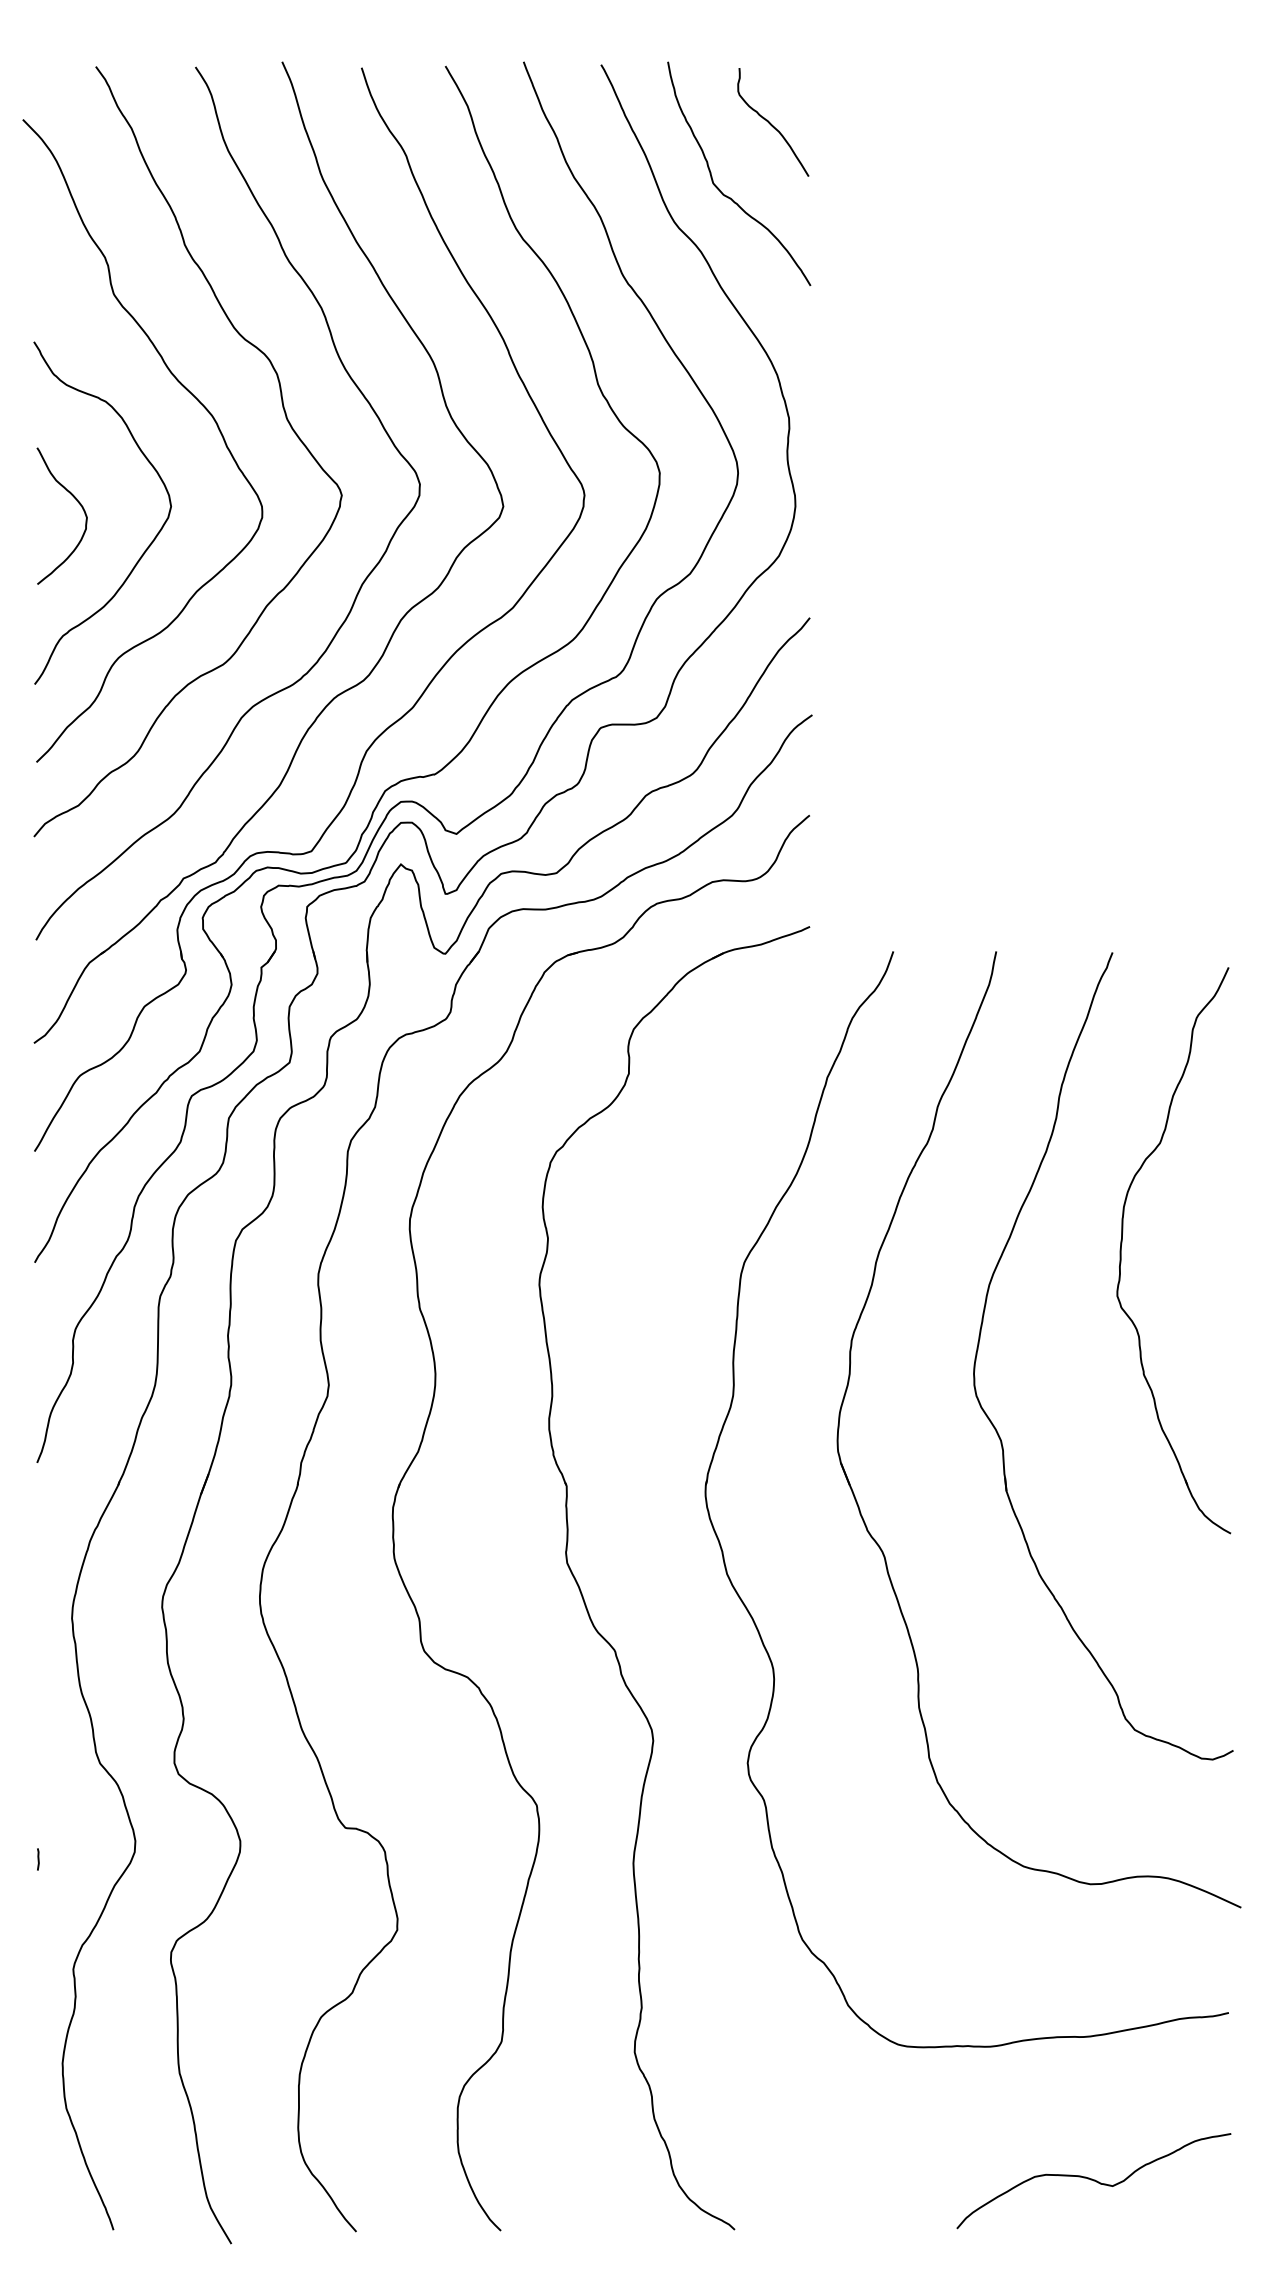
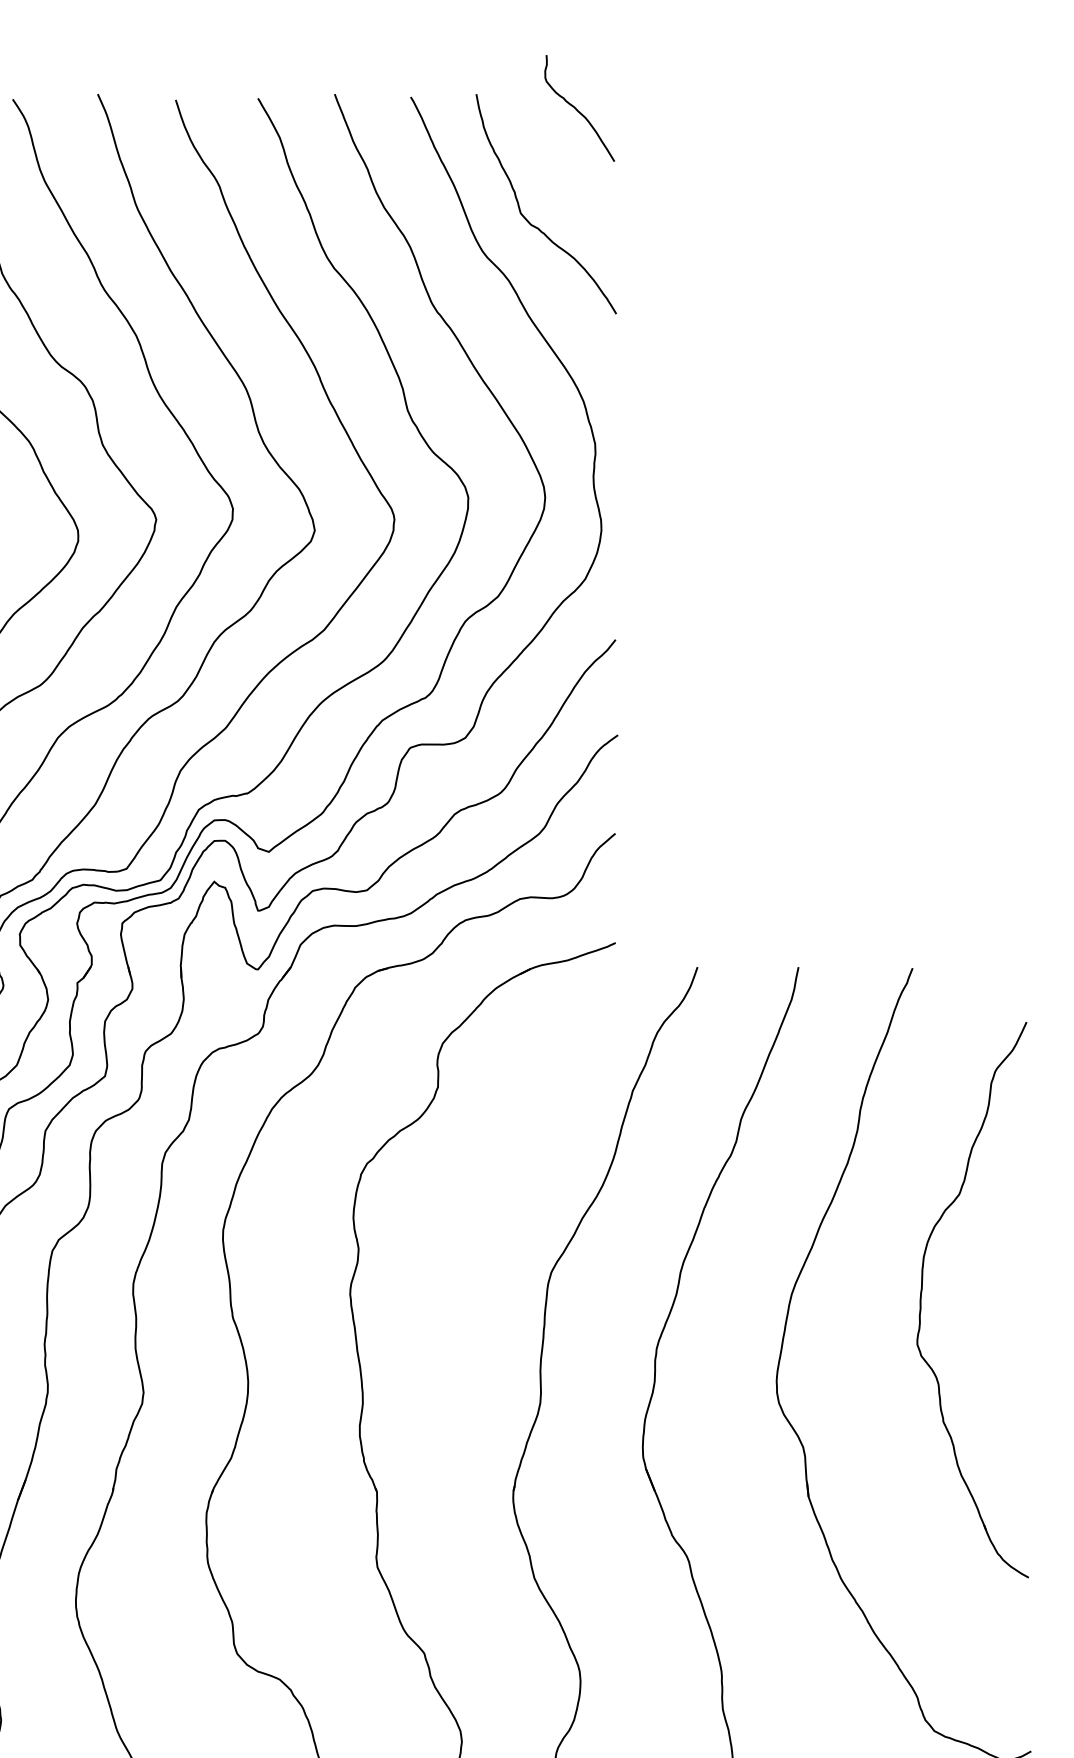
curve: (771, 123) -> (577, 109), moved
part: (1122, 1243) -> (922, 1293), moved

